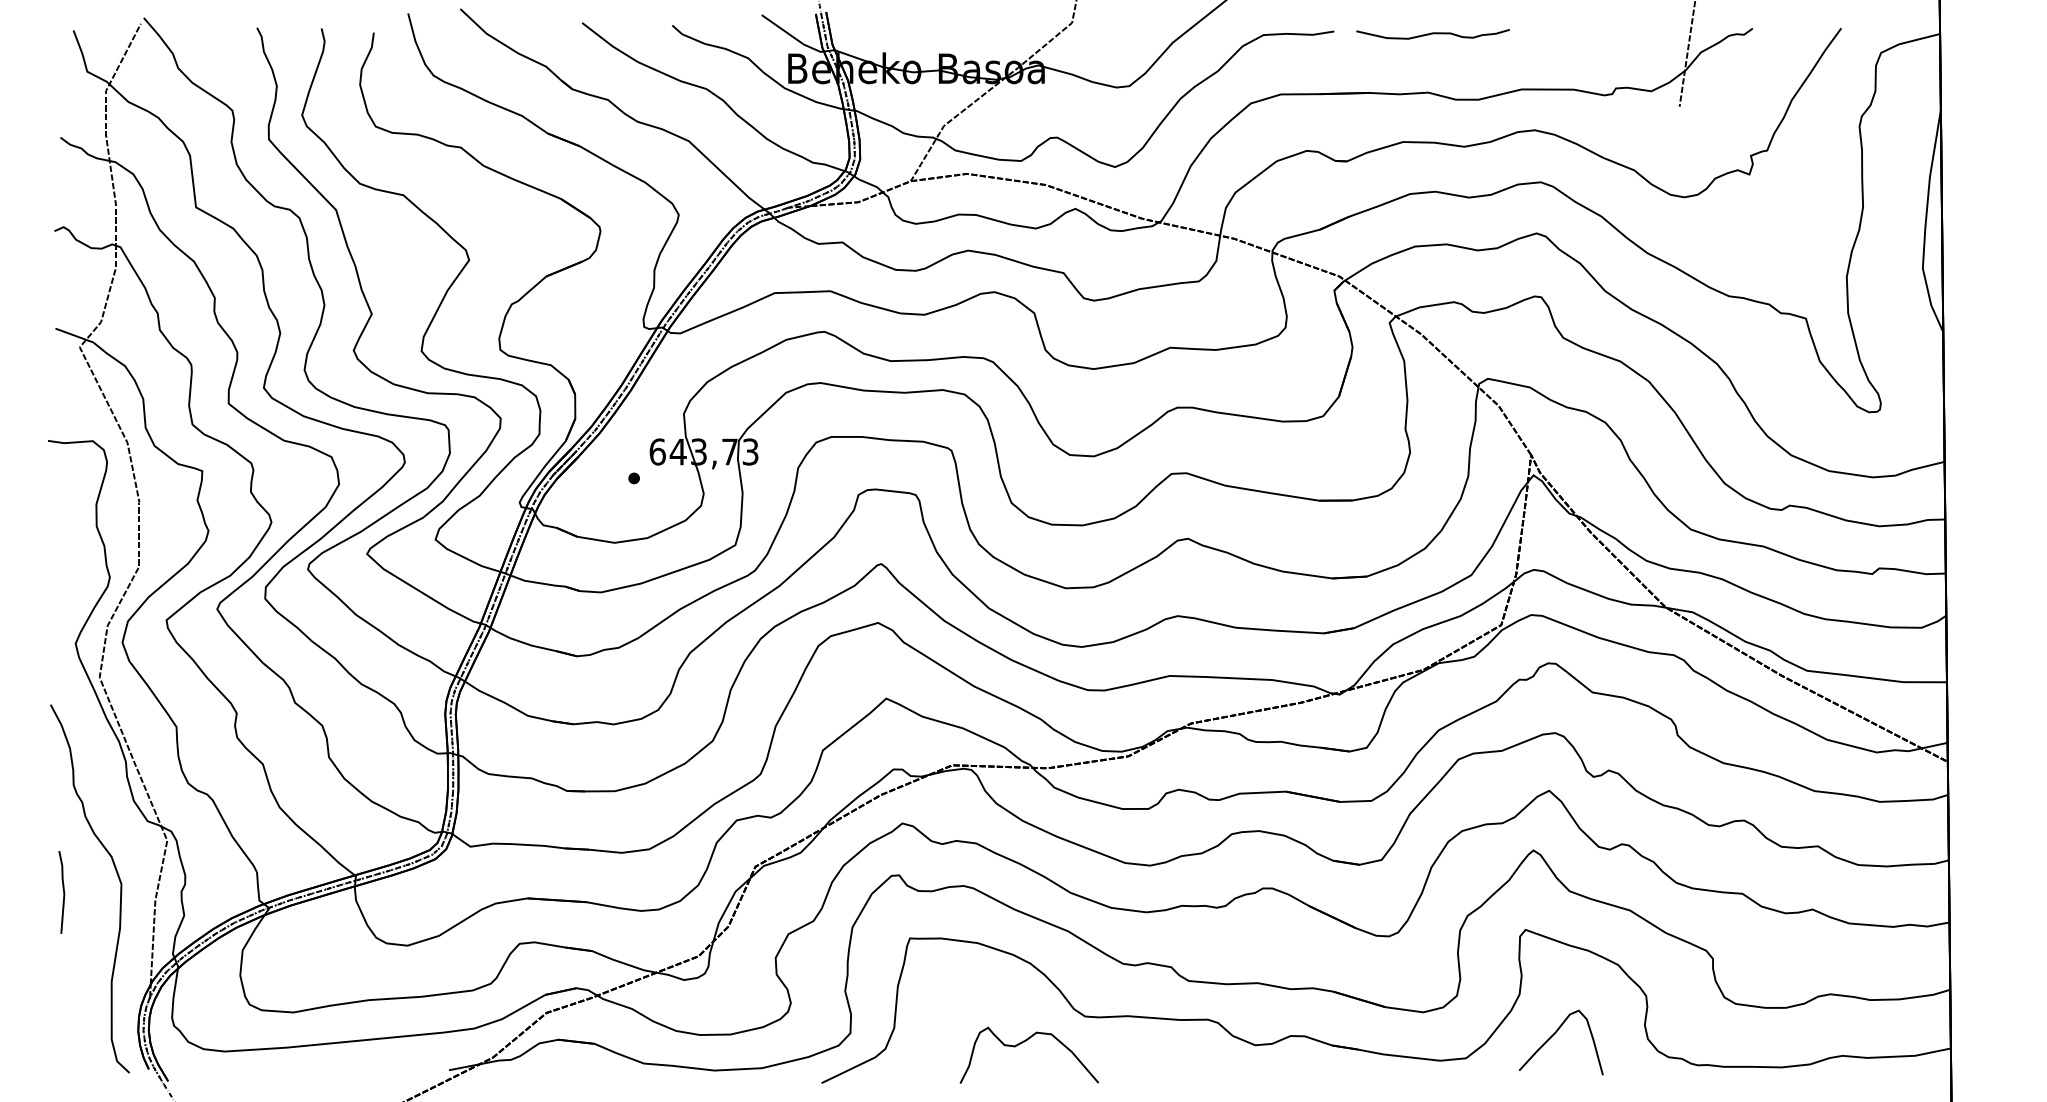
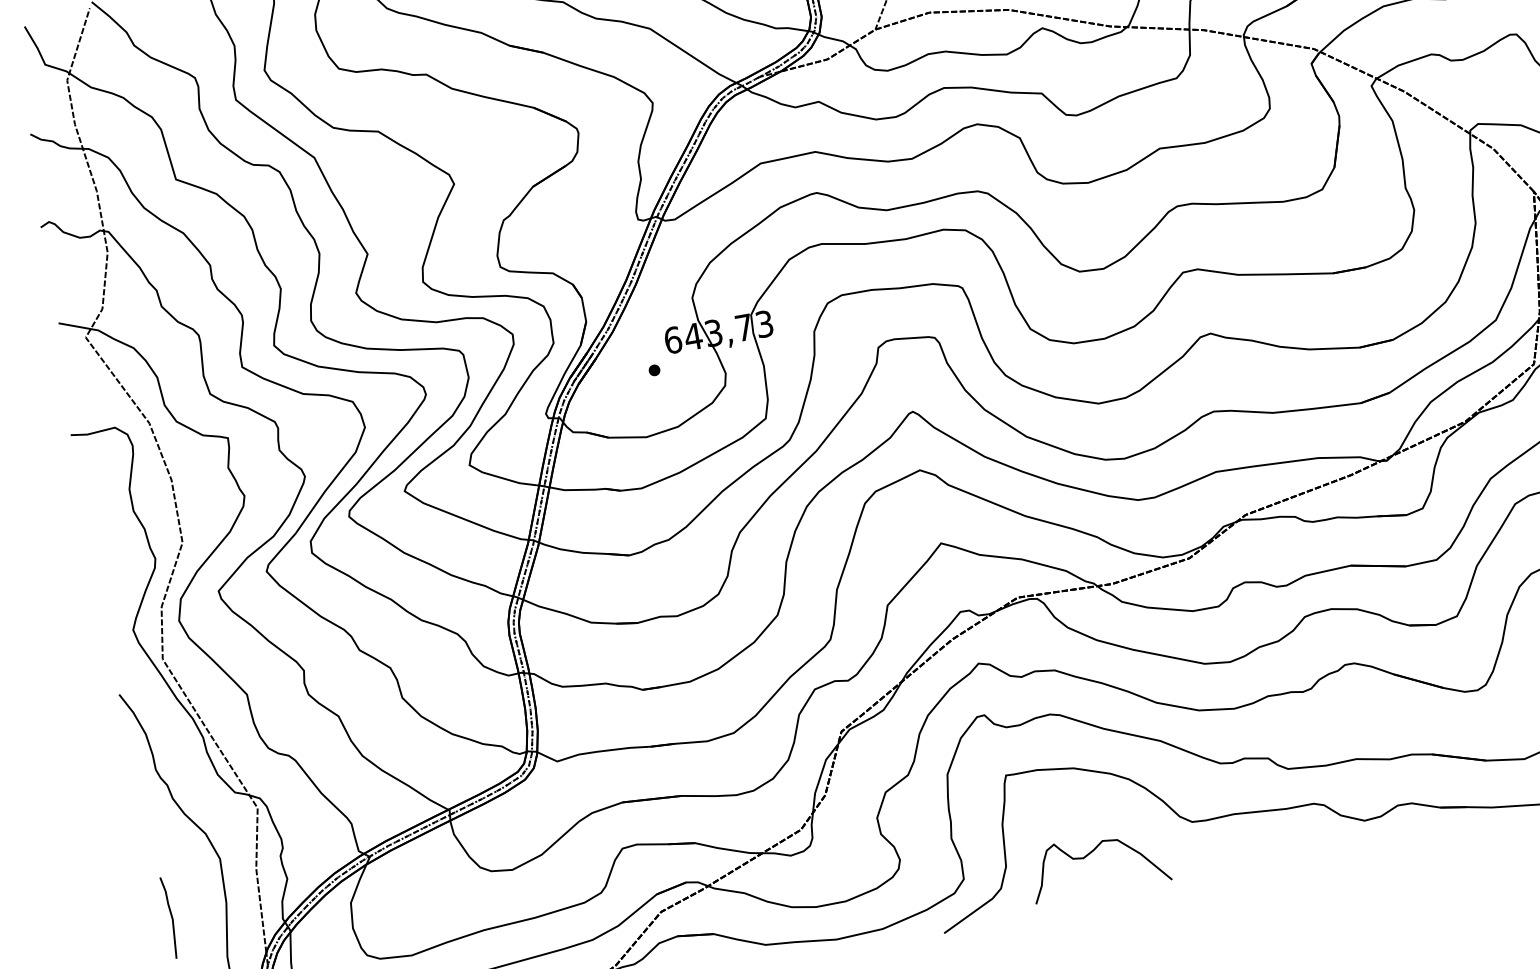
line: (63, 892) -> (171, 917), moved
curve: (1024, 1042) -> (1092, 852), moved

